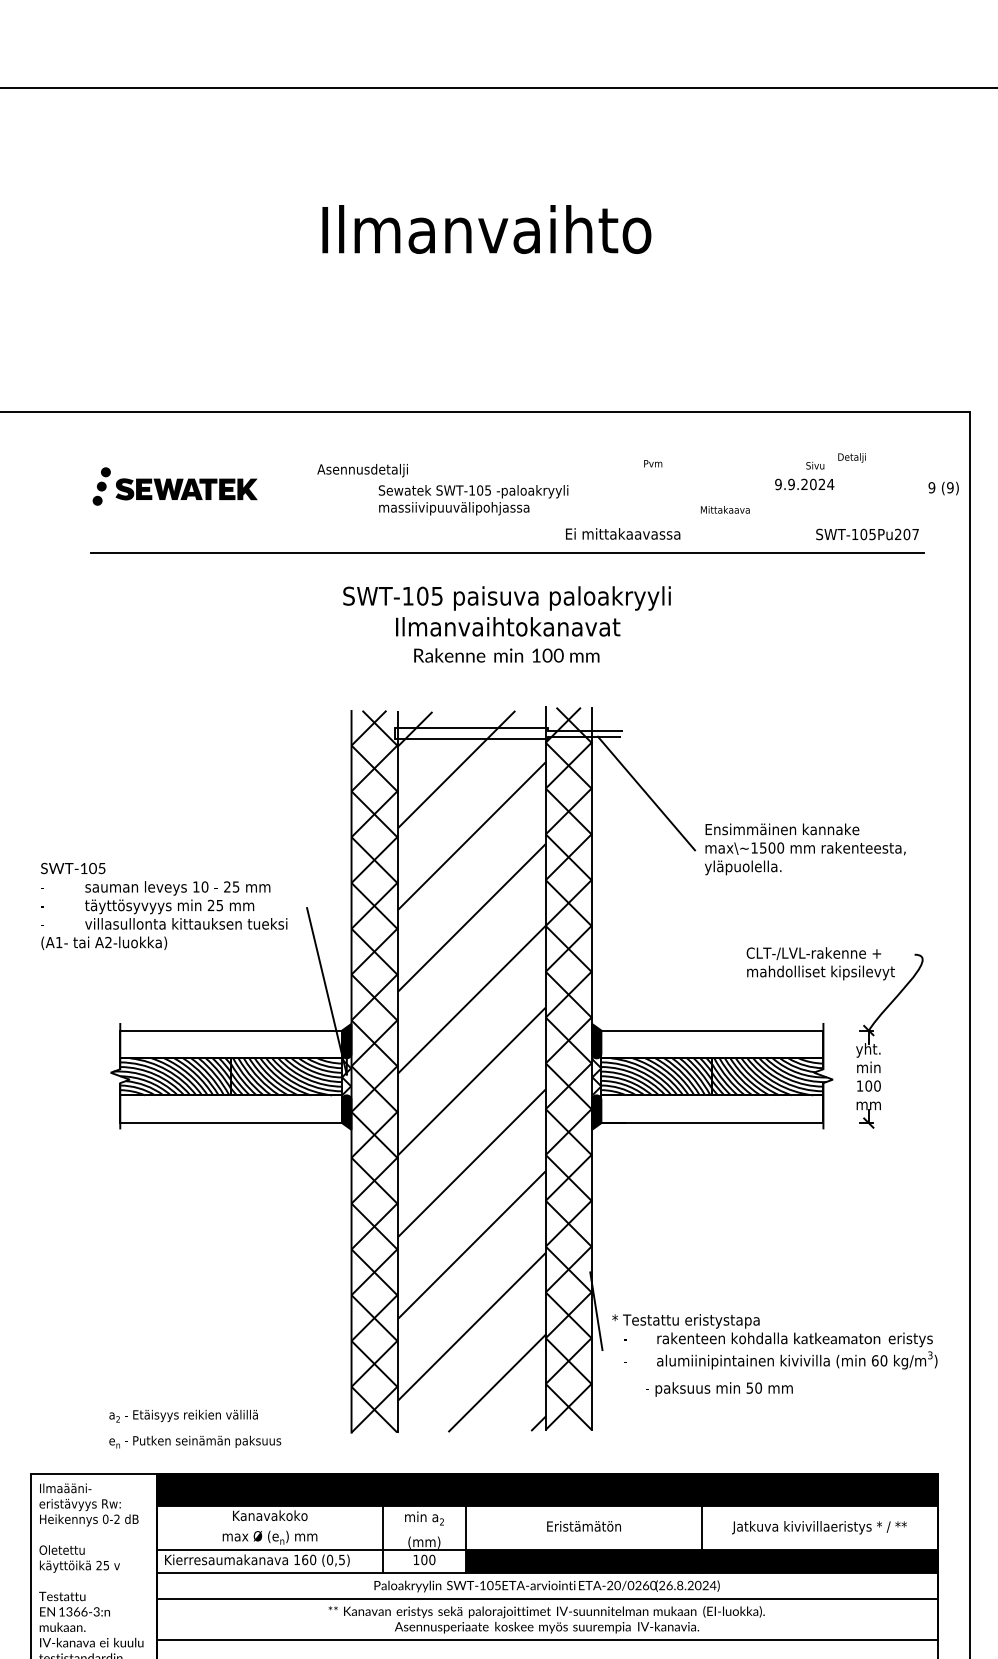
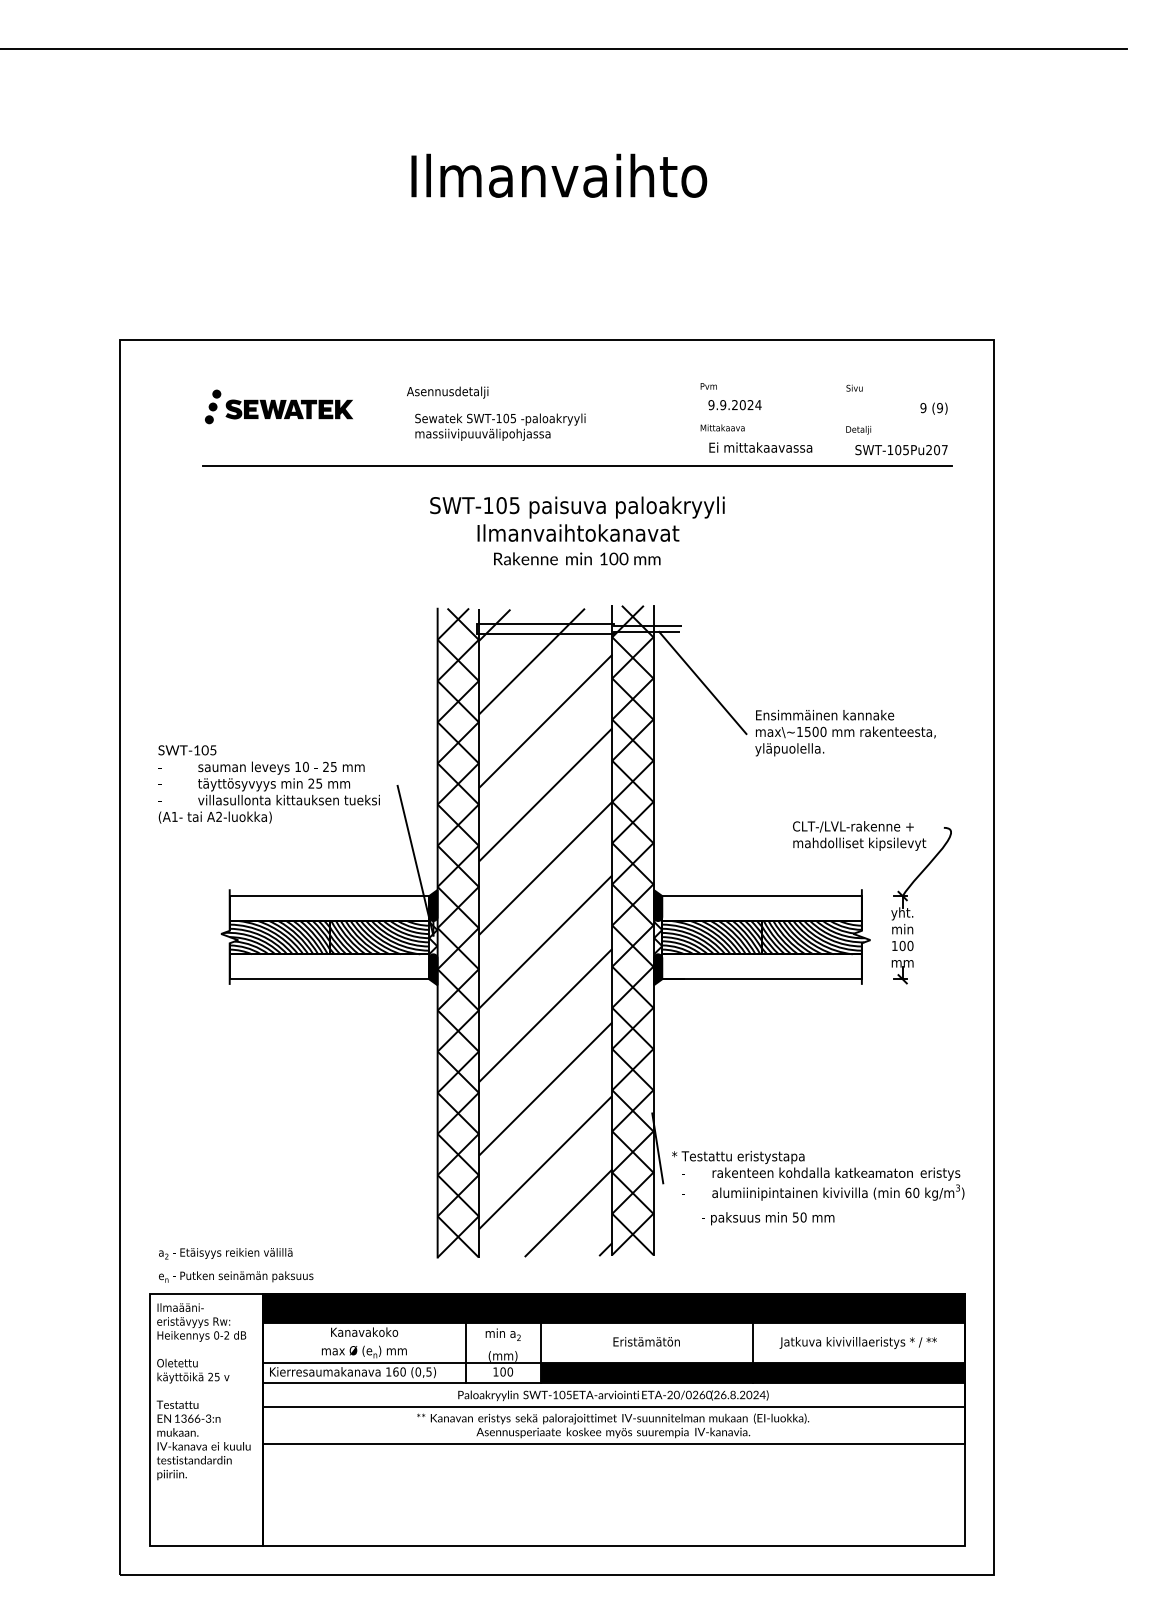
text: (851, 458) -> (858, 430), moved
text: (804, 484) -> (734, 405), moved
text: (943, 488) -> (933, 408), moved
text: (473, 499) -> (500, 426), moved
text: (725, 509) -> (722, 427), moved
text: (622, 533) -> (760, 447), moved
text: (195, 1429) -> (236, 1265), moved

